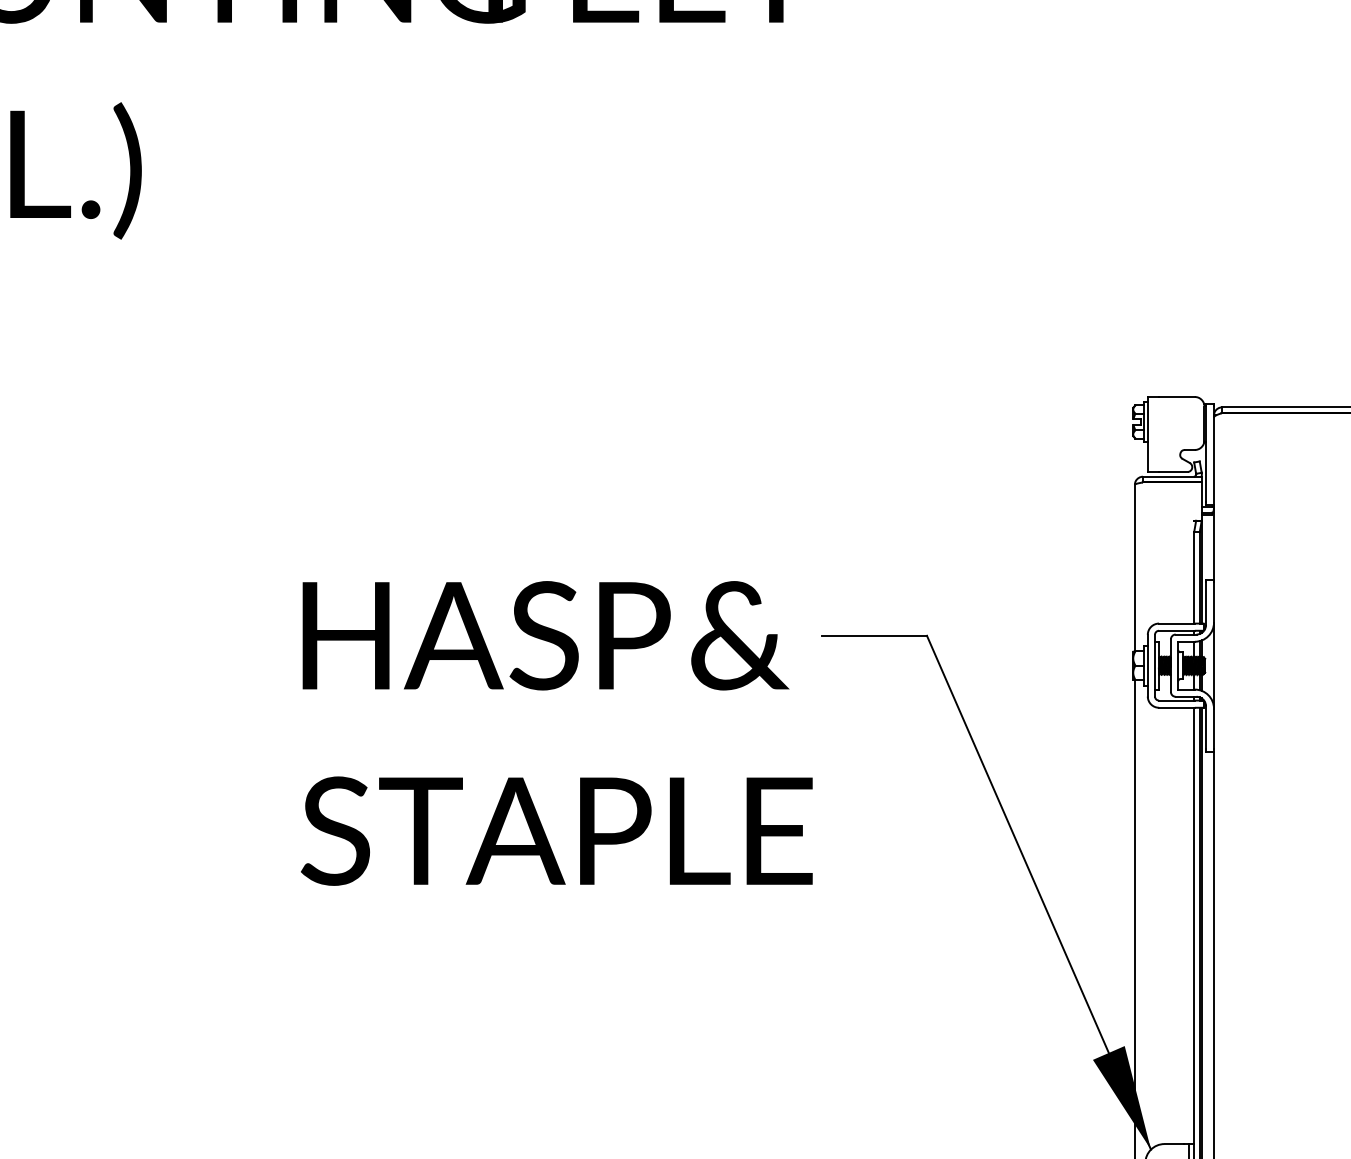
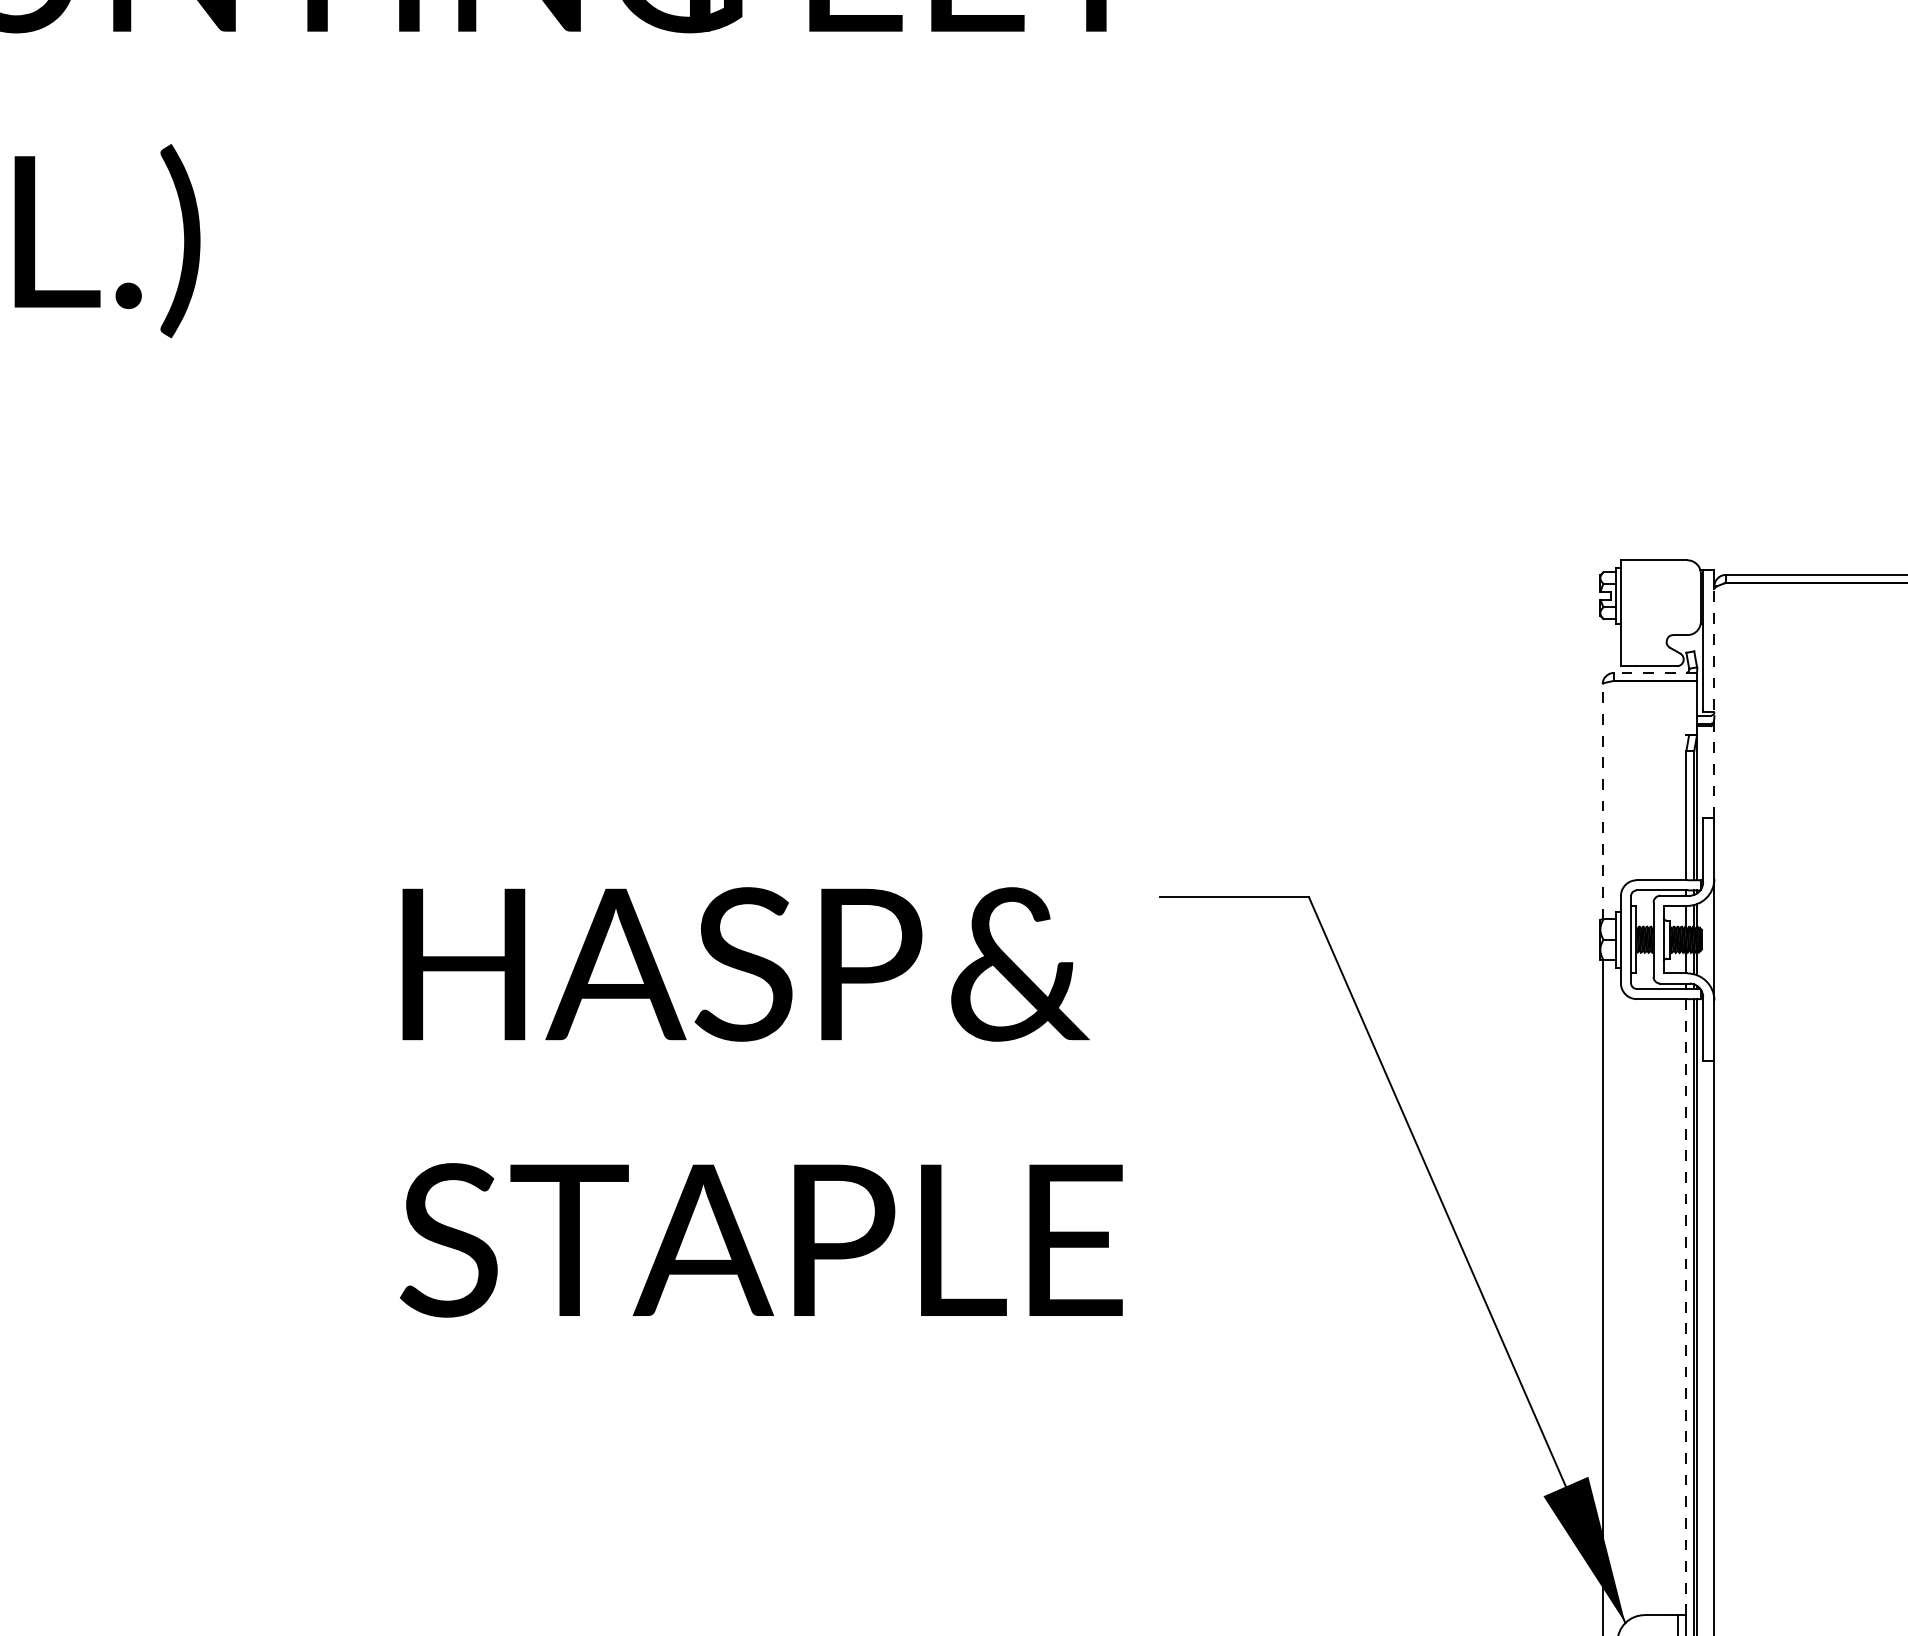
line: (1172, 476) -> (1655, 672), solid -> dashed
line: (1214, 498) -> (1714, 703), solid -> dashed
line: (1134, 567) -> (1602, 801), solid -> dashed
text: (556, 733) -> (761, 1102), moved
line: (1194, 925) -> (1686, 1306), solid -> dashed

